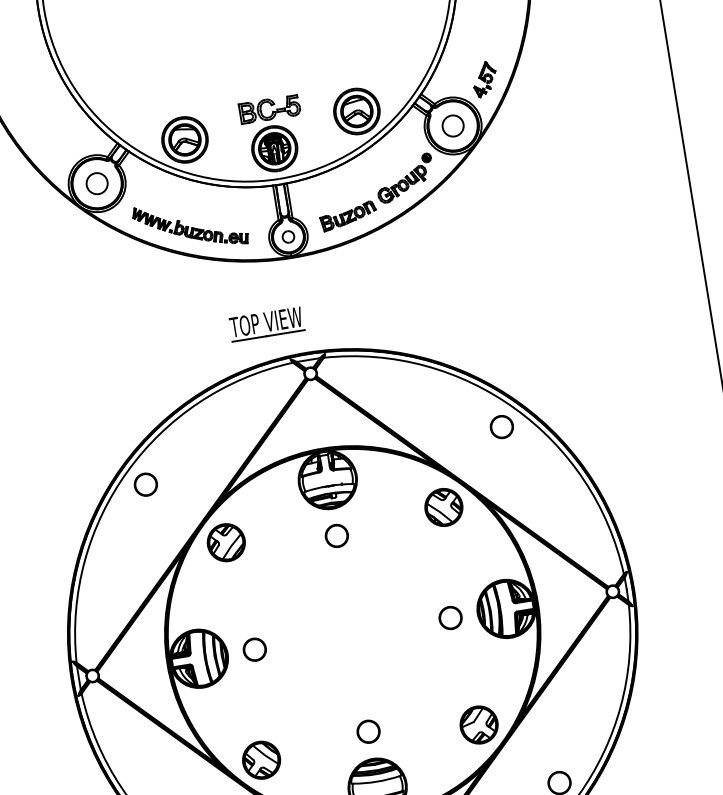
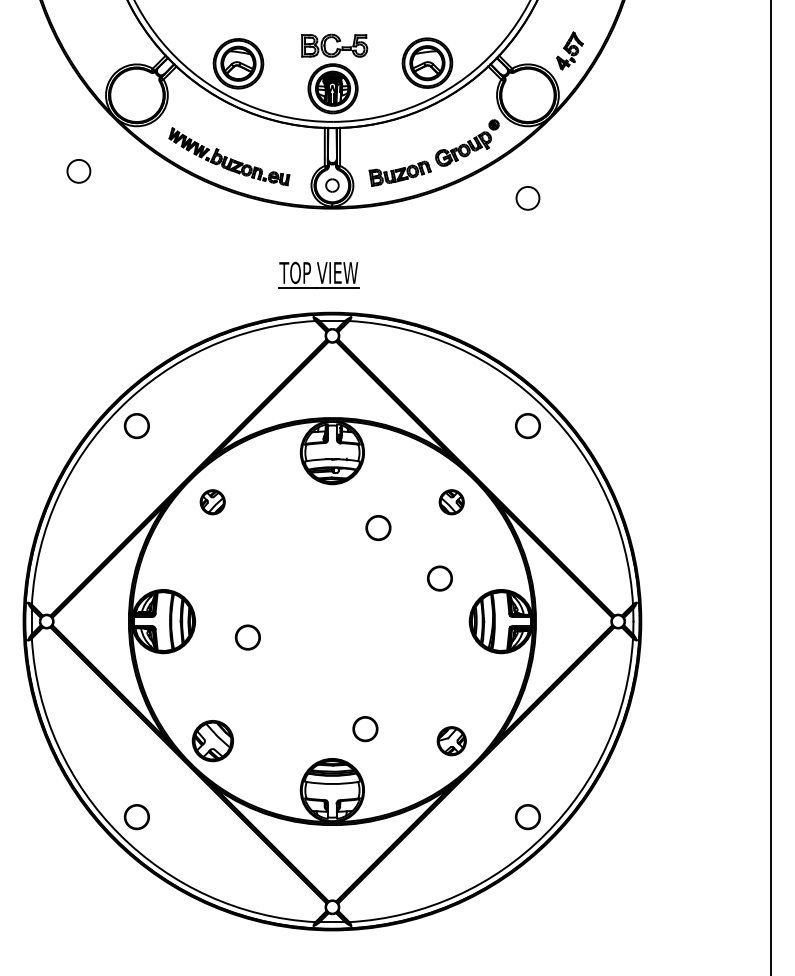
circle: (452, 126) -> (527, 198), moved
circle: (96, 183) -> (78, 171), moved
part: (266, 323) -> (318, 274), moved
part: (443, 507) -> (451, 502), size x0.6
circle: (337, 536) -> (378, 528), moved
part: (225, 543) -> (212, 502), size x0.6
circle: (450, 618) -> (439, 578), moved
circle: (254, 649) -> (247, 637), moved
part: (478, 725) -> (451, 741), size x0.7
circle: (368, 732) -> (365, 729), moved

